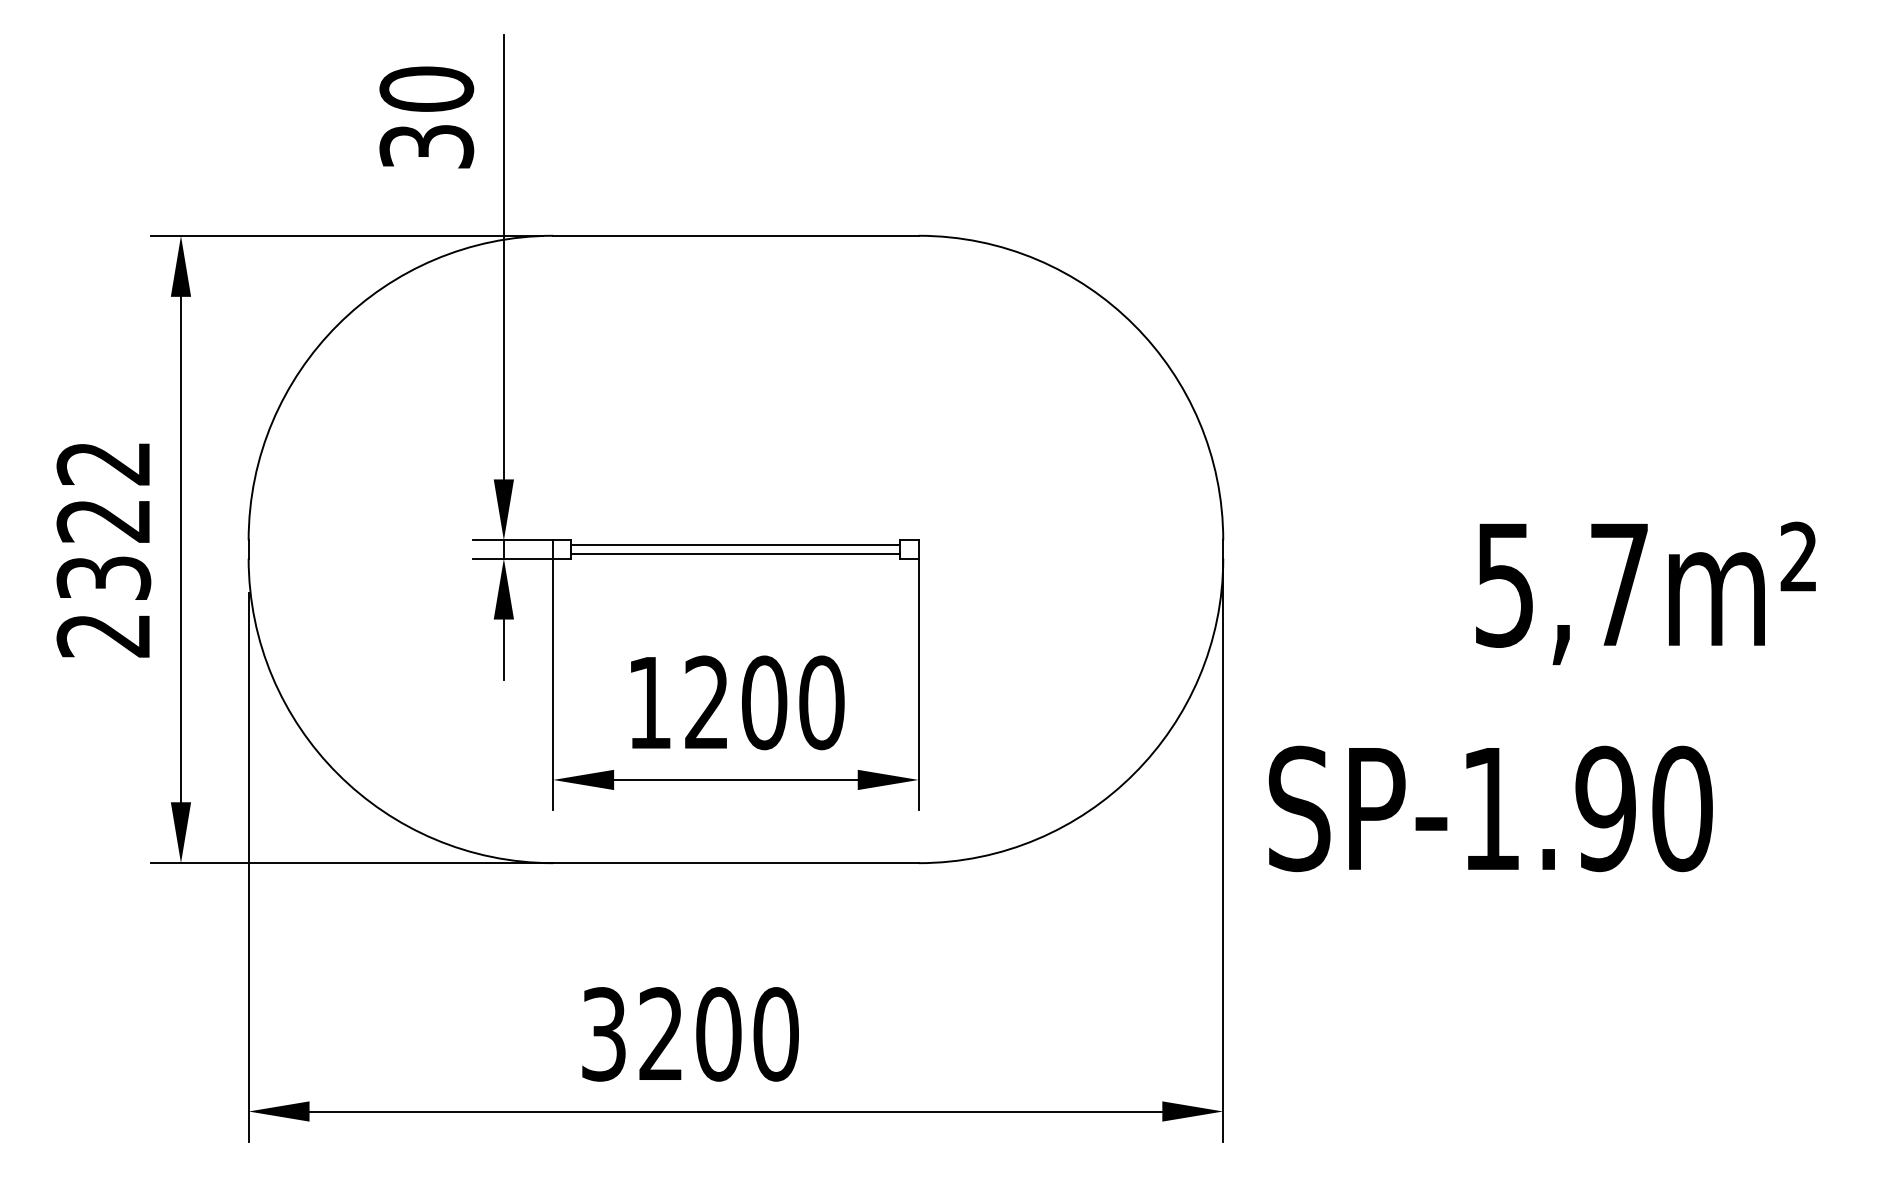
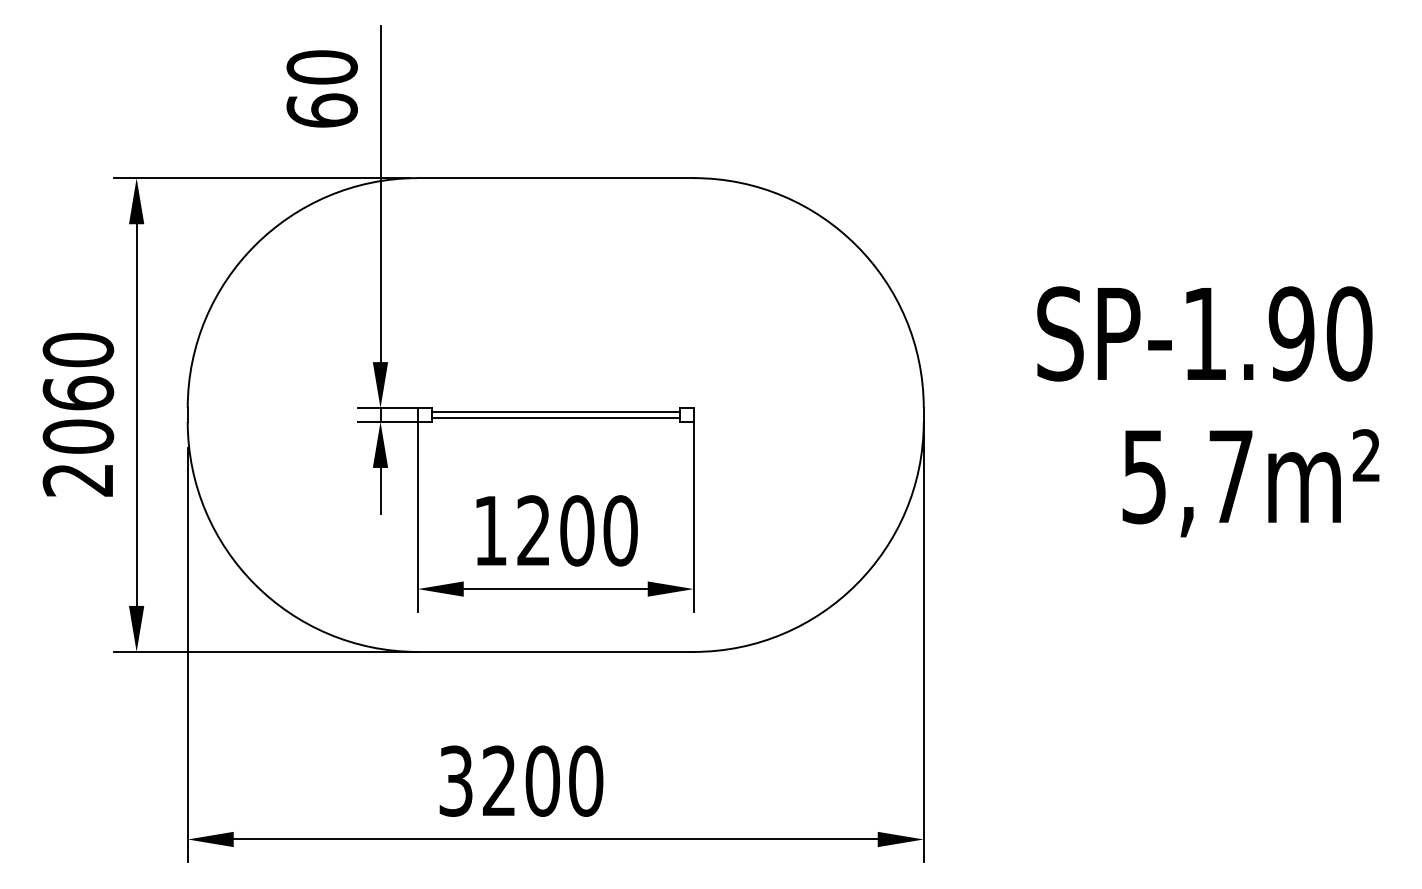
text: (427, 146) -> (322, 110), 30 -> 60
text: (104, 519) -> (78, 392), 2322 -> 2060
text: (1645, 593) -> (1250, 483), moved
text: (1490, 808) -> (1204, 333), moved

